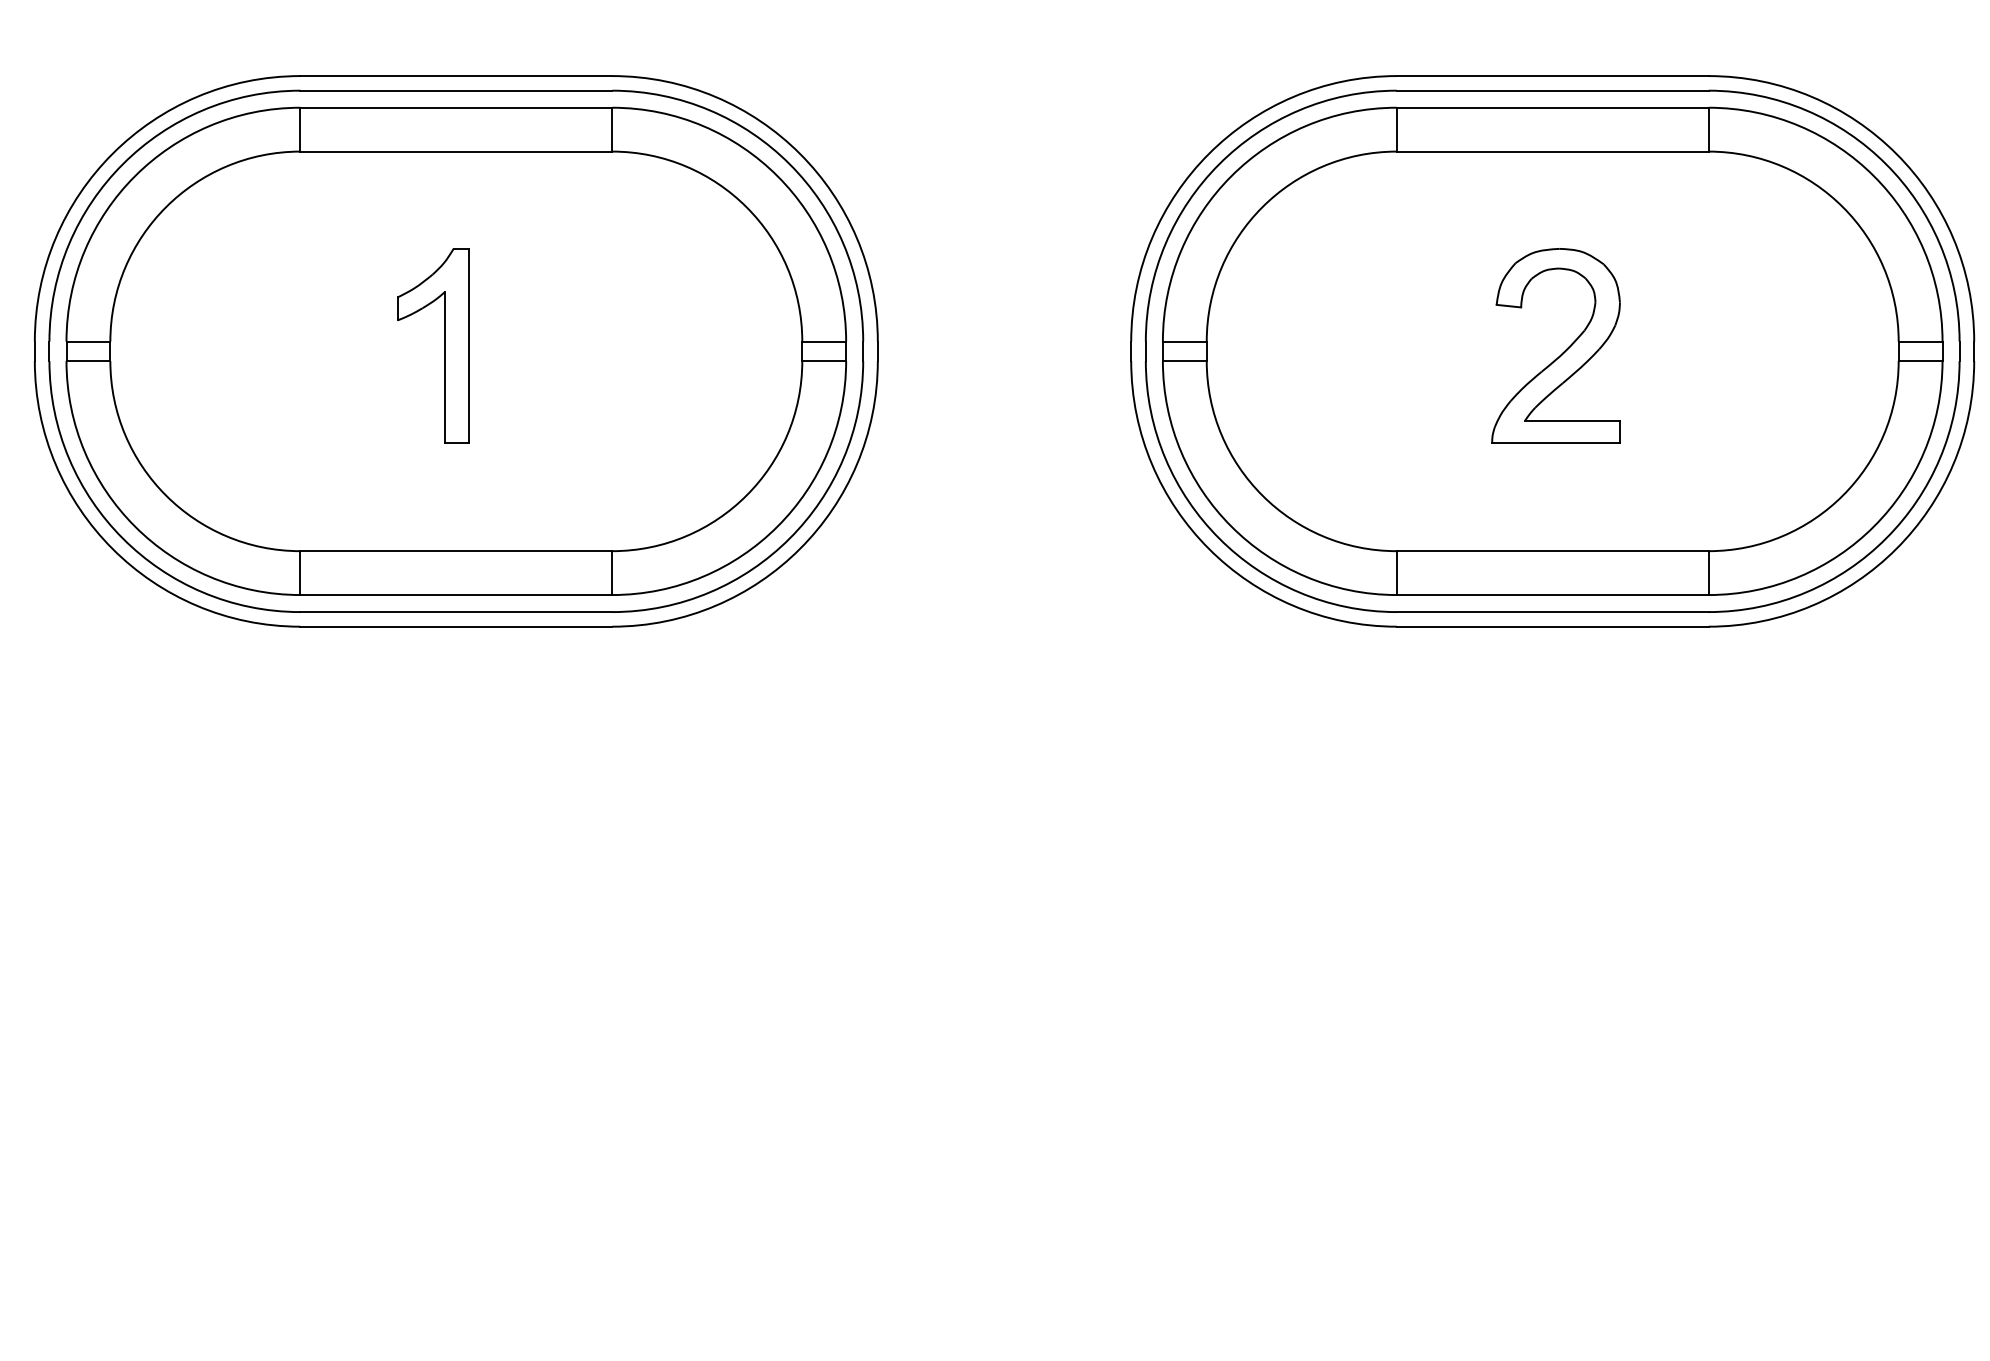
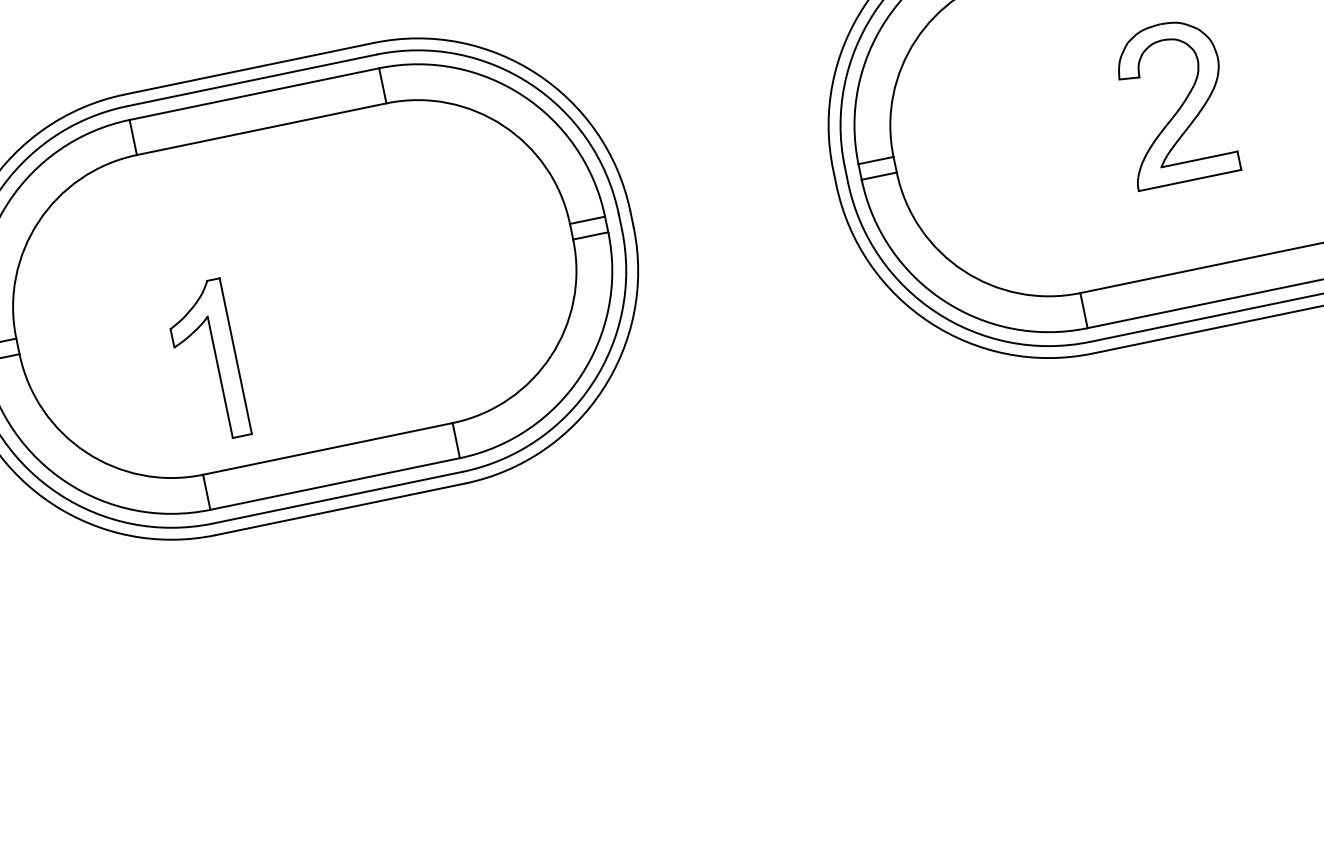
part: (444, 345) -> (216, 359), moved

